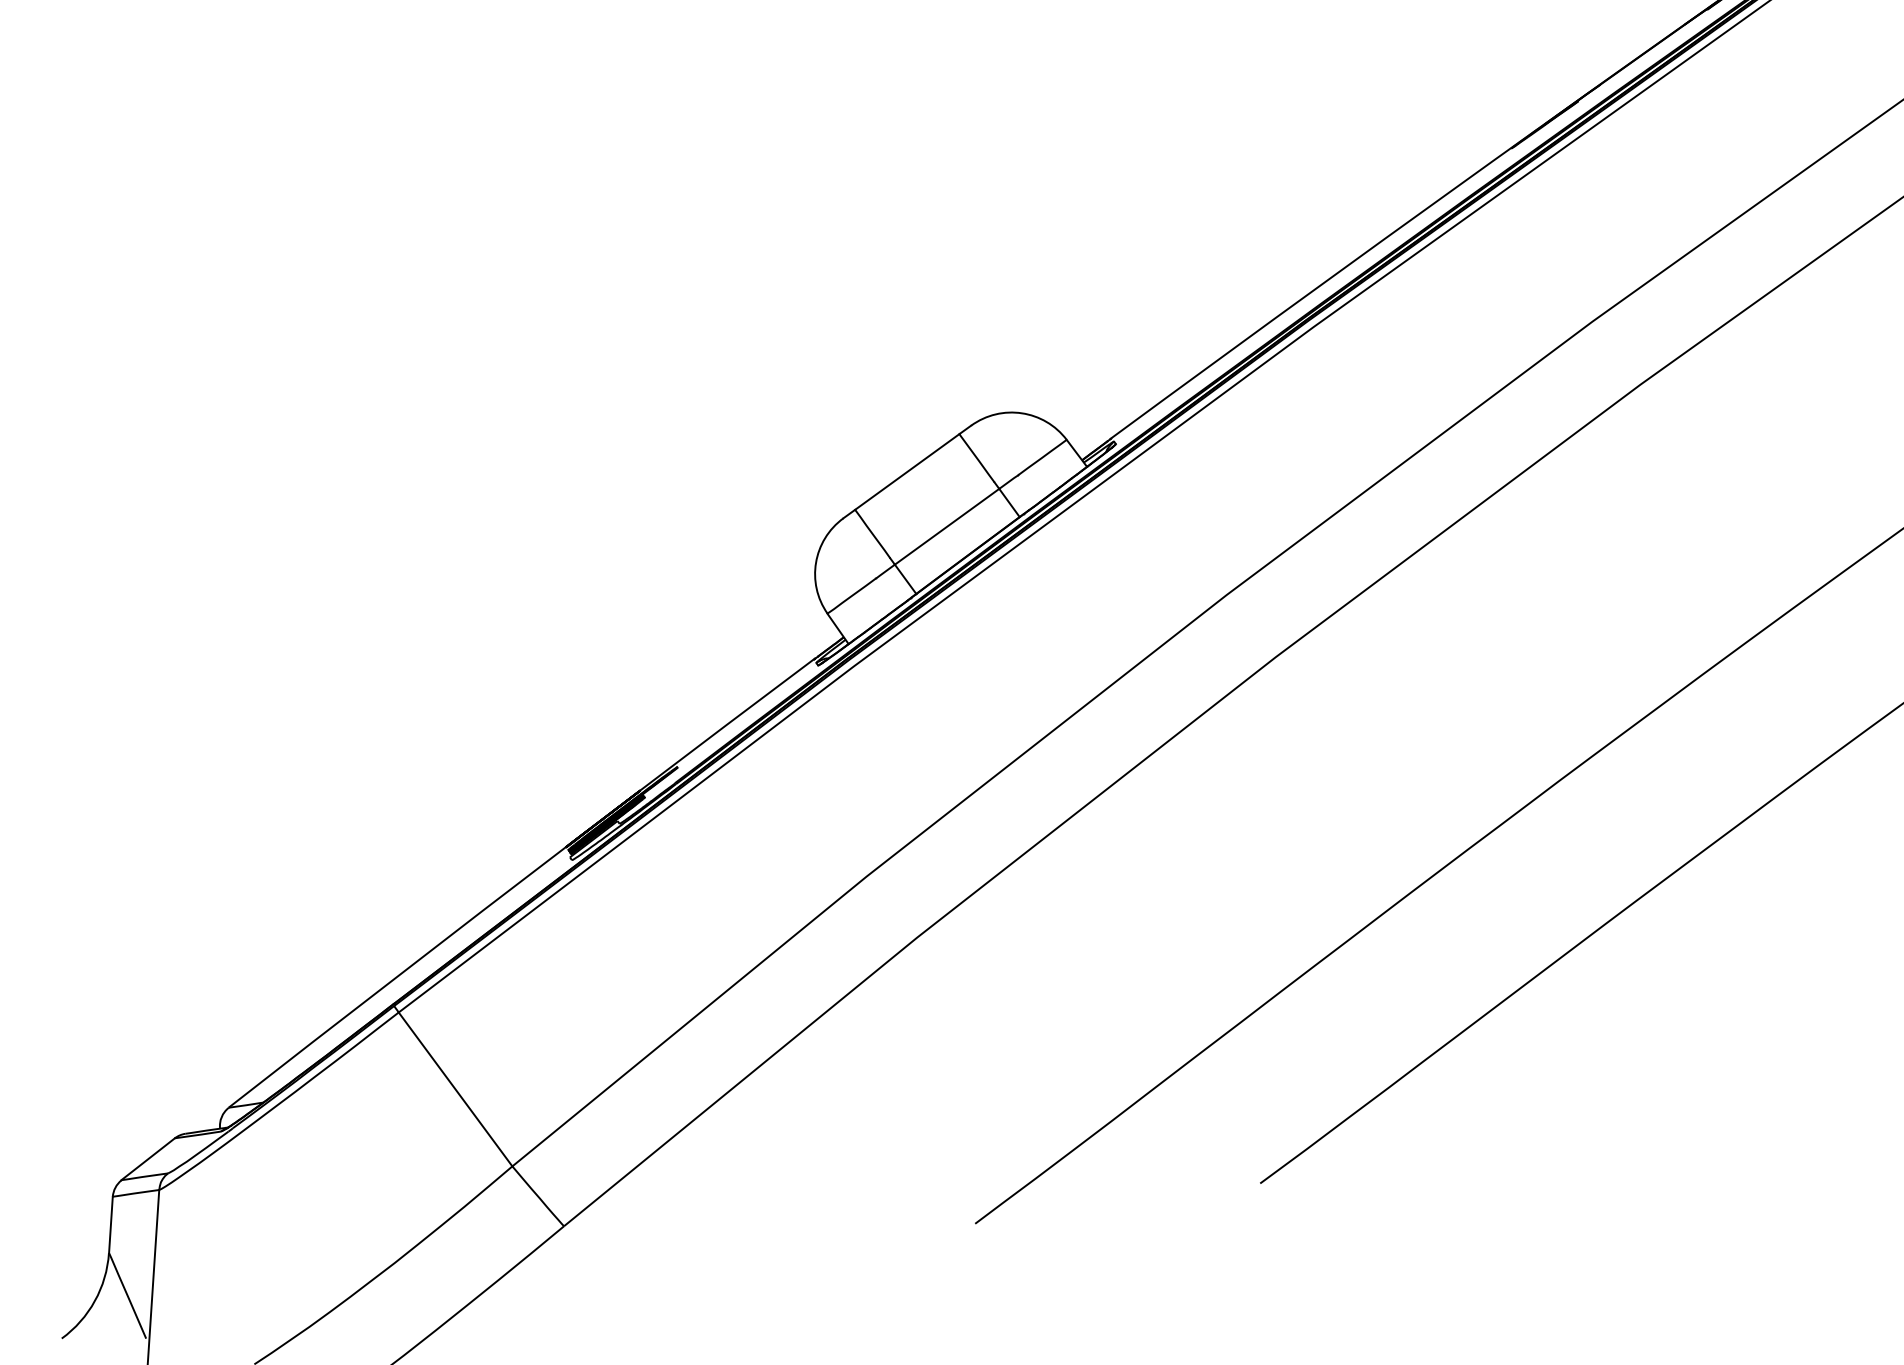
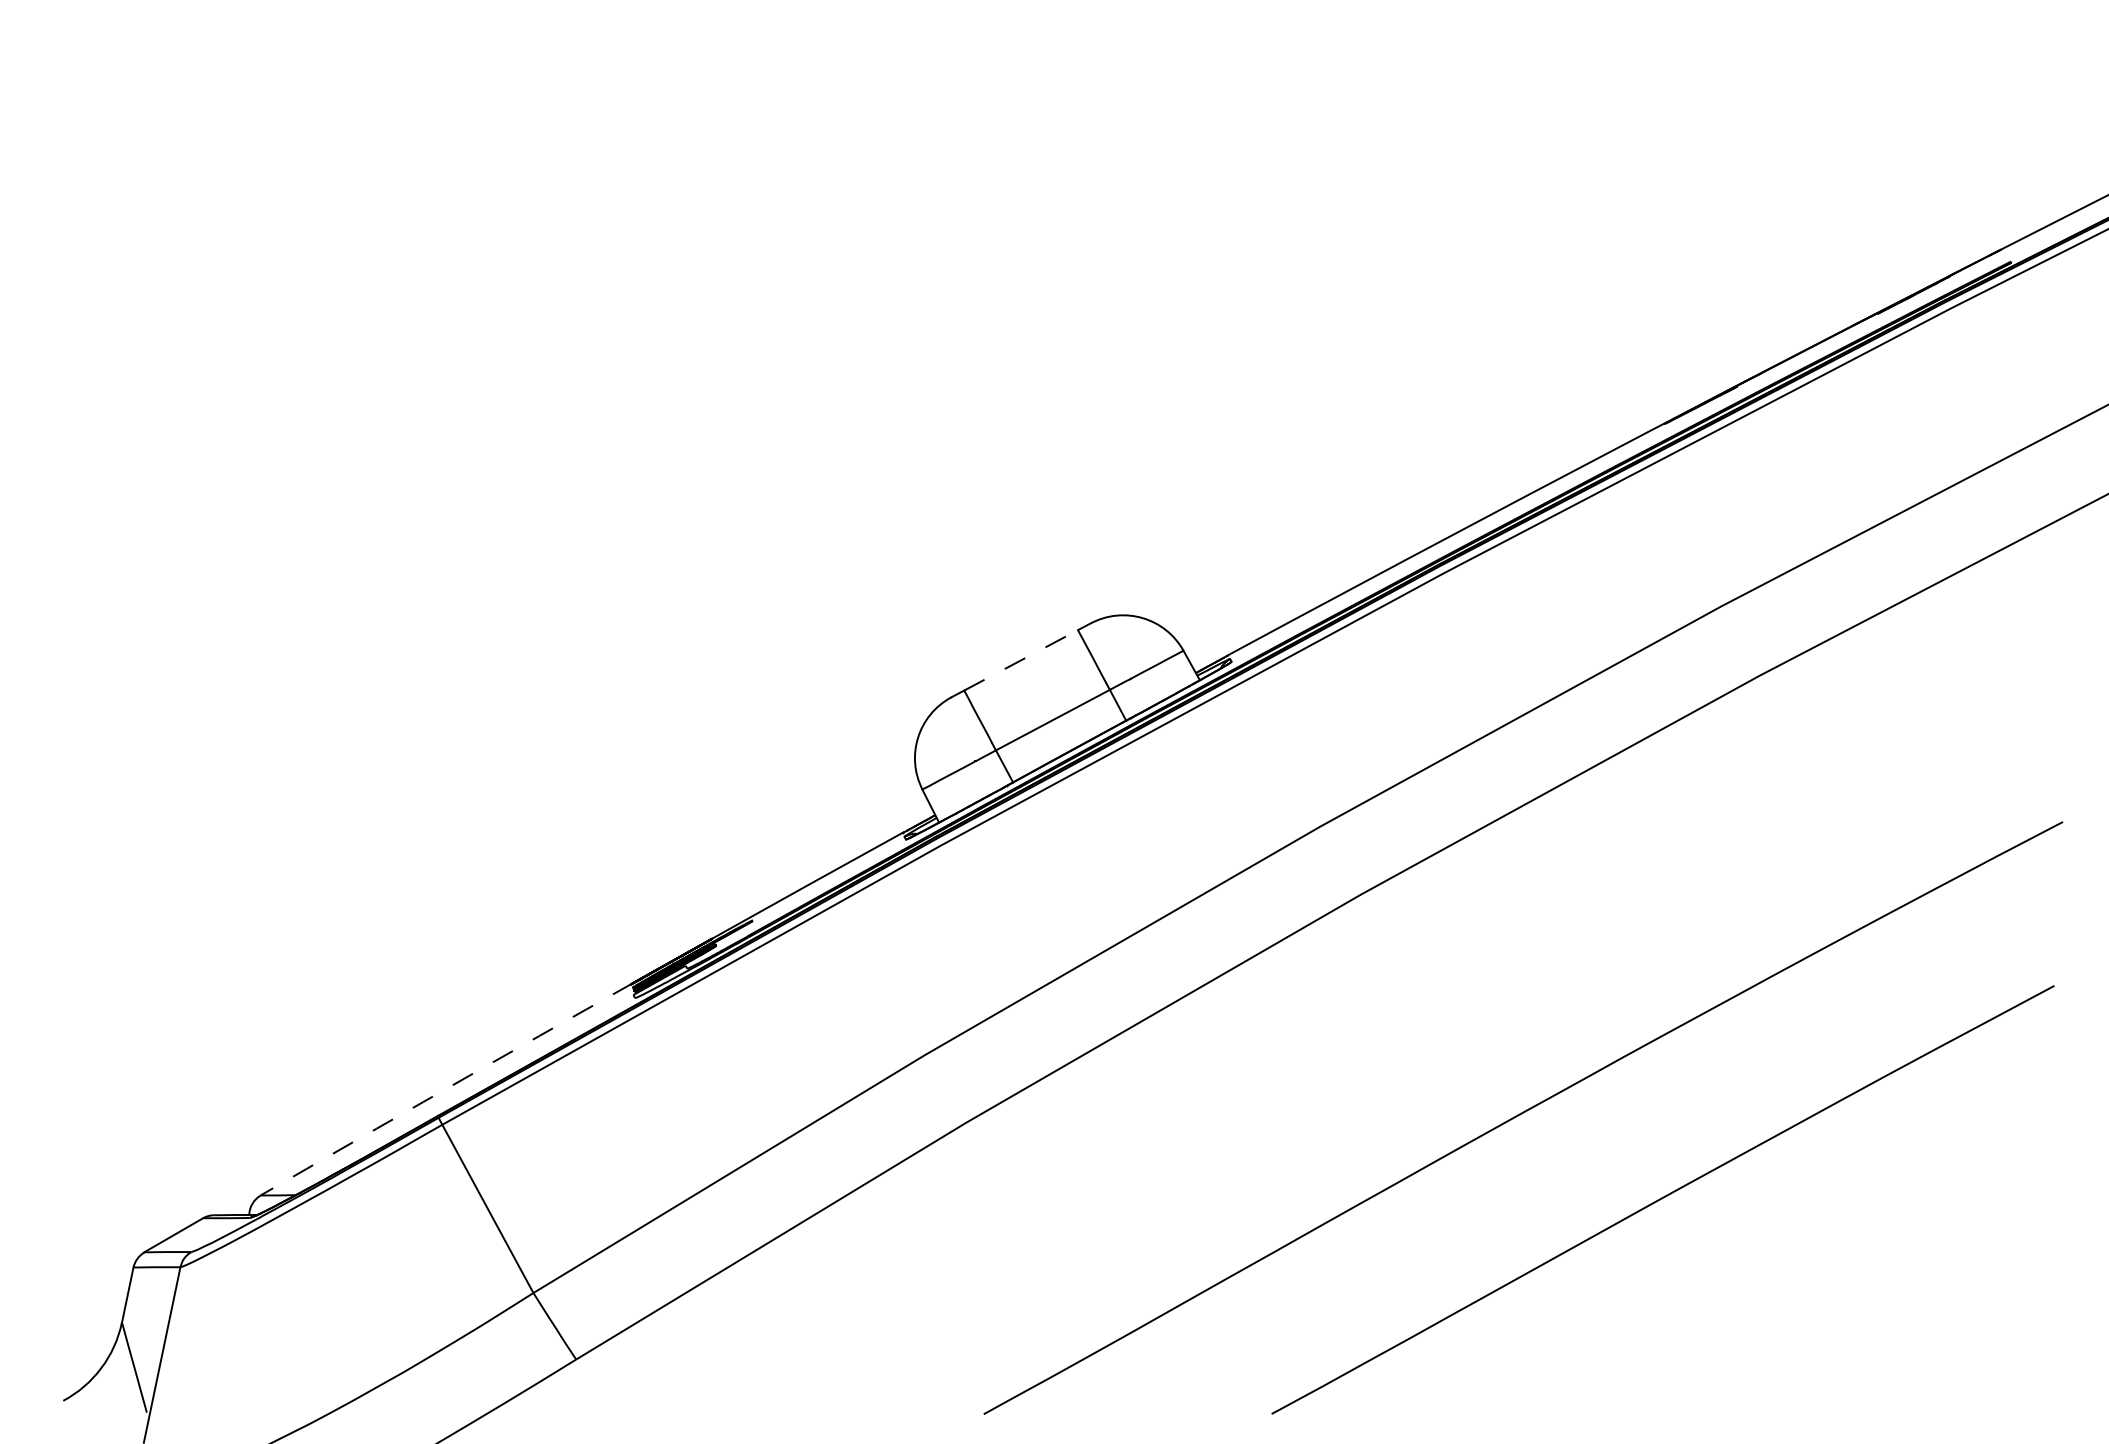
line: (907, 472) -> (1021, 660), solid -> dashed
arc: (397, 975) -> (446, 1088), solid -> dashed

